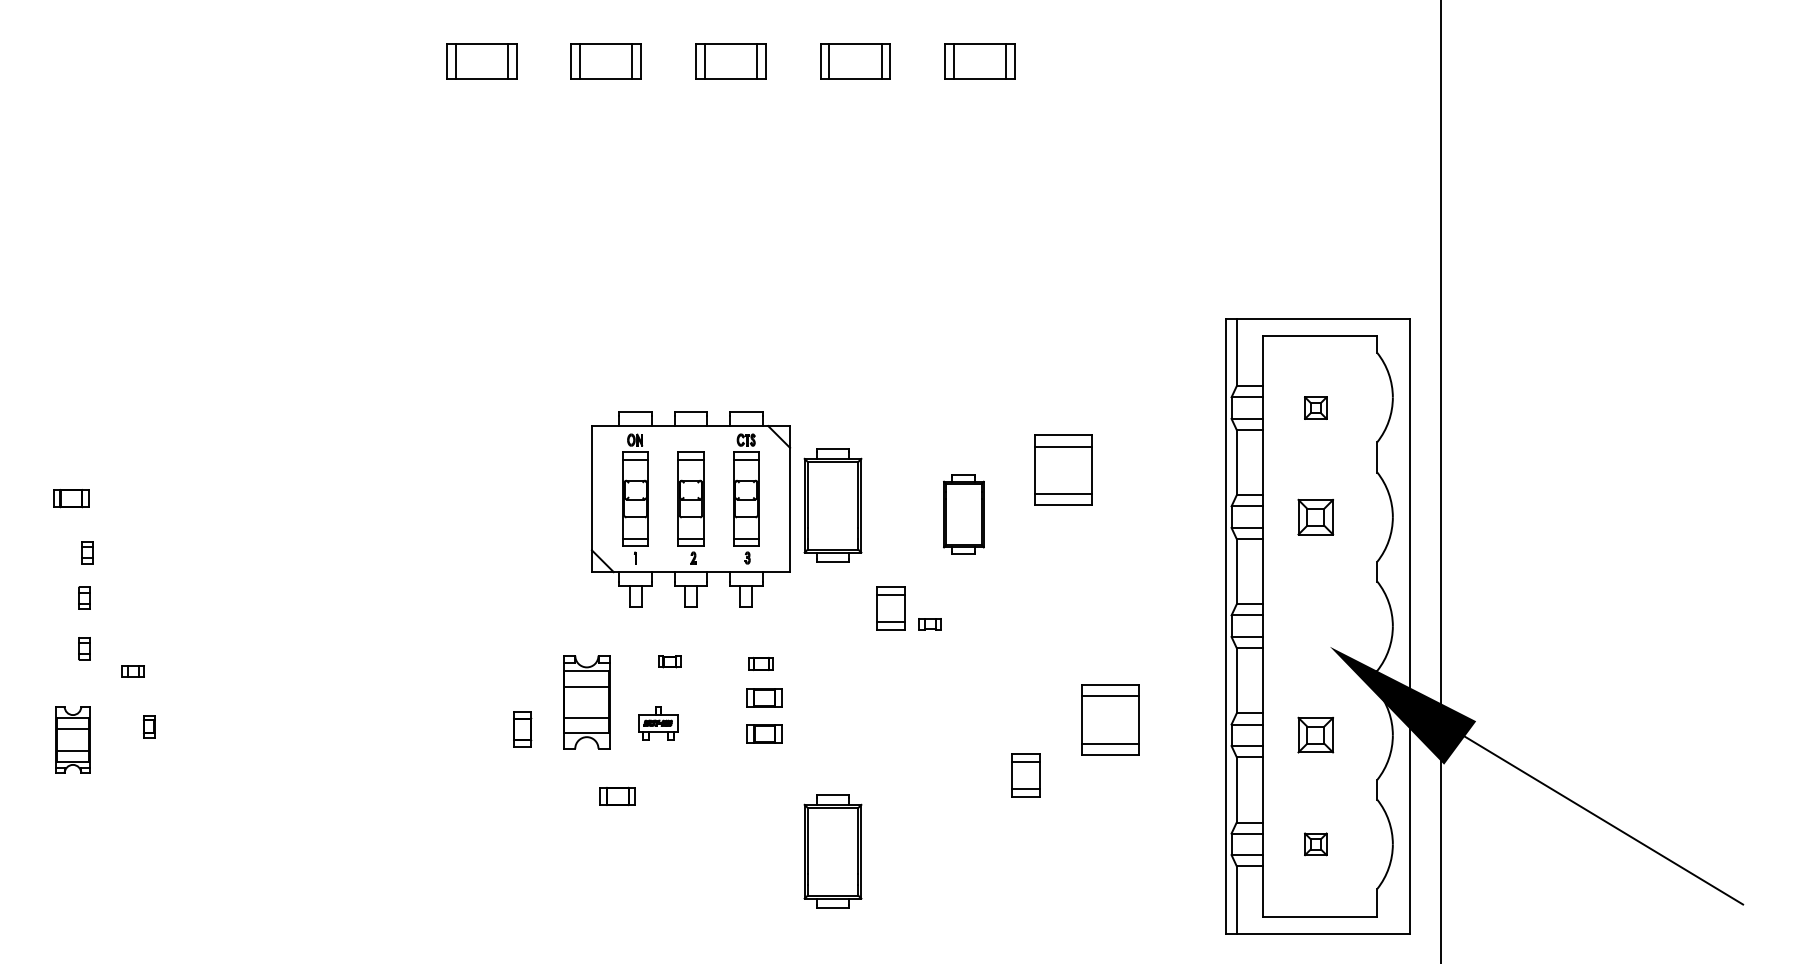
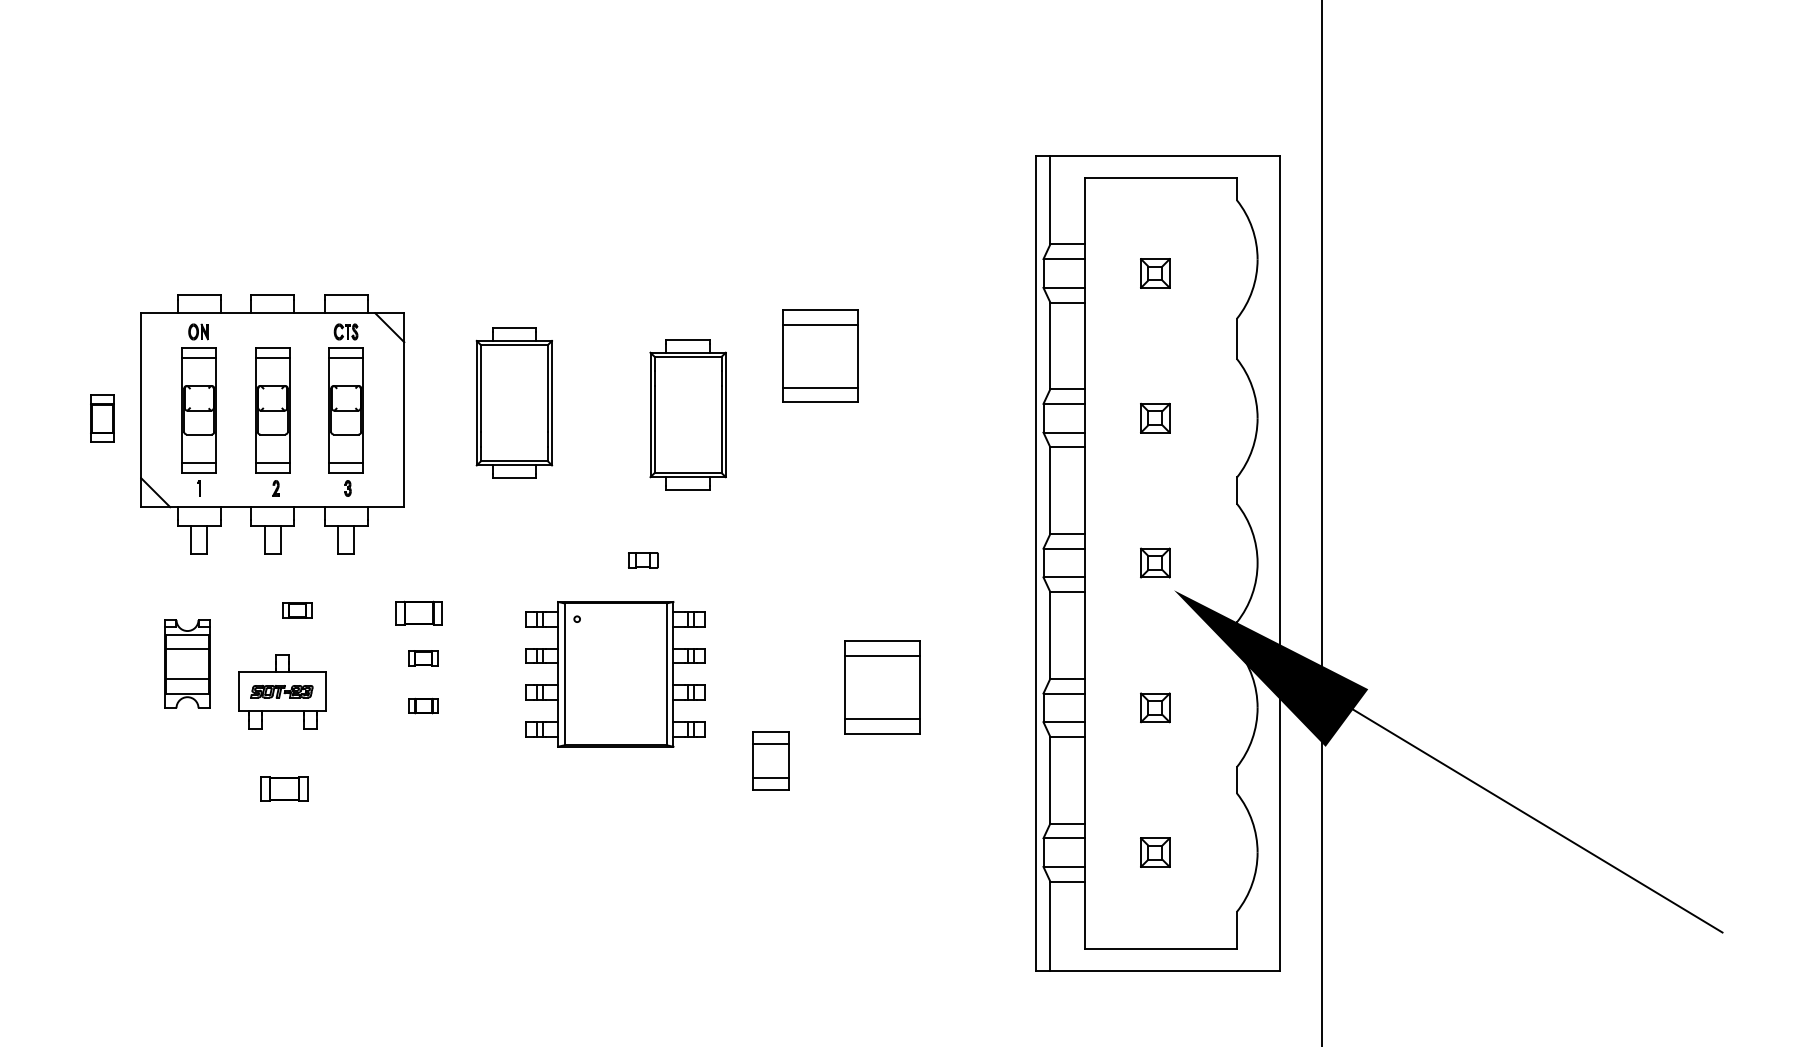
part: (690, 509) -> (272, 424), moved
part: (963, 514) -> (687, 414), size x1.43
part: (1315, 516) -> (1154, 417), size x0.62
part: (890, 608) -> (590, 539), removed
part: (1315, 626) -> (1154, 563), added
part: (761, 663) -> (419, 612), size x1.43
part: (763, 697) -> (422, 657), size x0.62
part: (586, 702) -> (187, 664), size x0.71
part: (909, 709) -> (615, 673), added
part: (658, 723) -> (282, 692), size x1.67
part: (522, 729) -> (102, 418), moved
part: (764, 733) -> (423, 705), size x0.62
part: (1315, 735) -> (1154, 708), size x0.62
part: (617, 795) -> (284, 787), moved
part: (832, 851) -> (513, 862), removed

